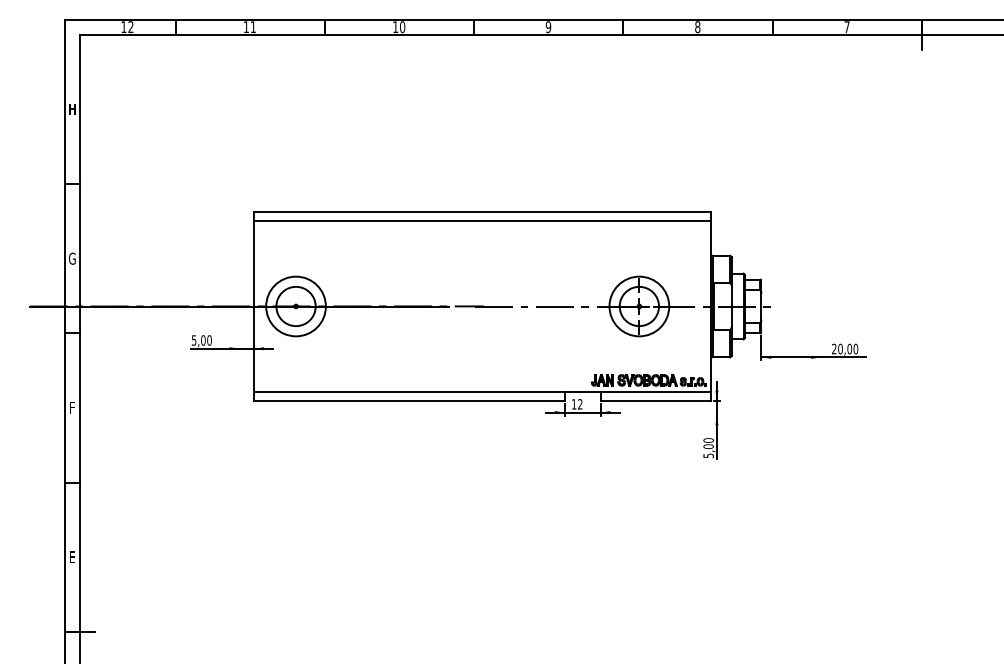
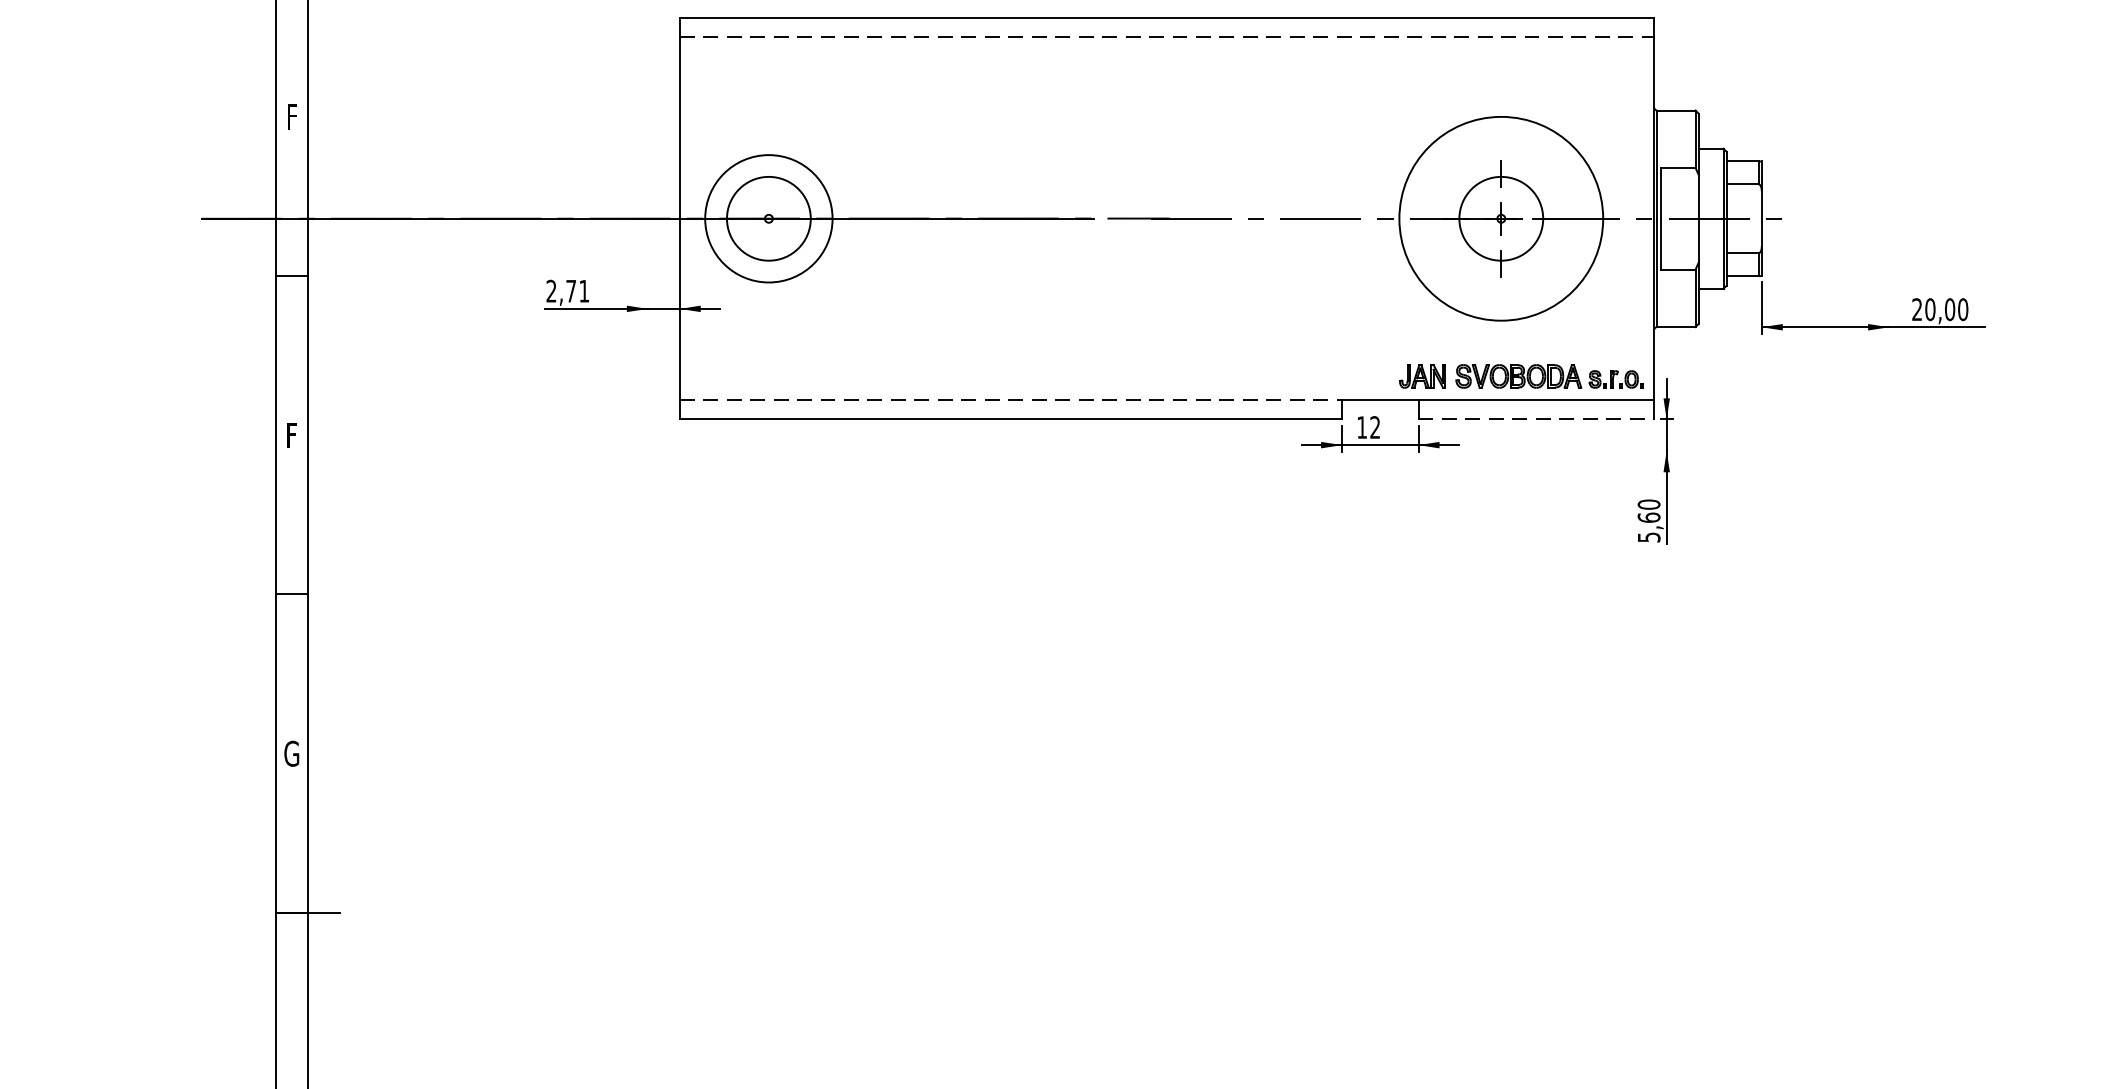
line: (483, 221) -> (1168, 37), solid -> dashed
text: (71, 258) -> (289, 116), G -> F
circle: (639, 306) -> (1501, 218), size x1.6
text: (201, 340) -> (567, 291), 5,00 -> 2,71
line: (409, 391) -> (1010, 400), solid -> dashed
line: (656, 400) -> (1537, 419), solid -> dashed
text: (708, 446) -> (1648, 517), 5,00 -> 5,60
text: (72, 557) -> (291, 754), E -> G

